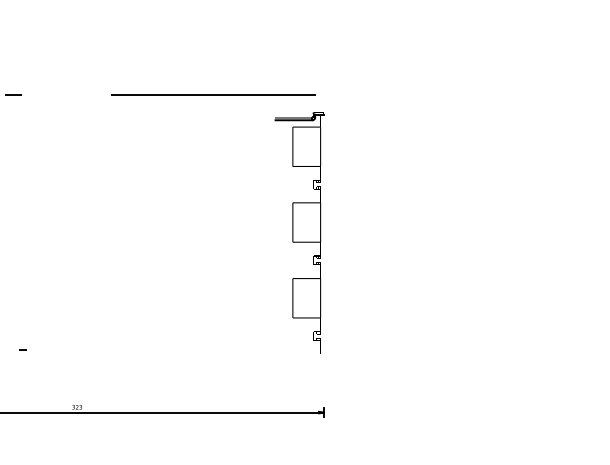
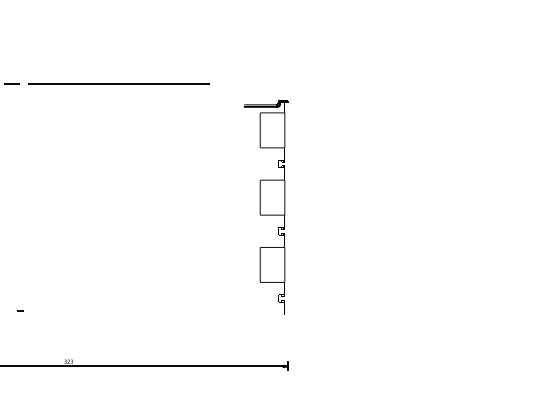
line: (213, 94) -> (118, 83), moved

